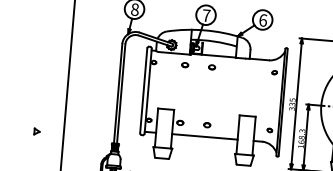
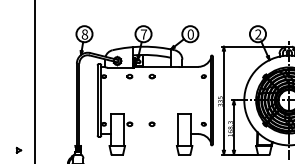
text: (262, 20) -> (190, 34), 6 -> 0
part: (36, 130) -> (18, 149), moved
line: (204, 137) -> (150, 134), removed

